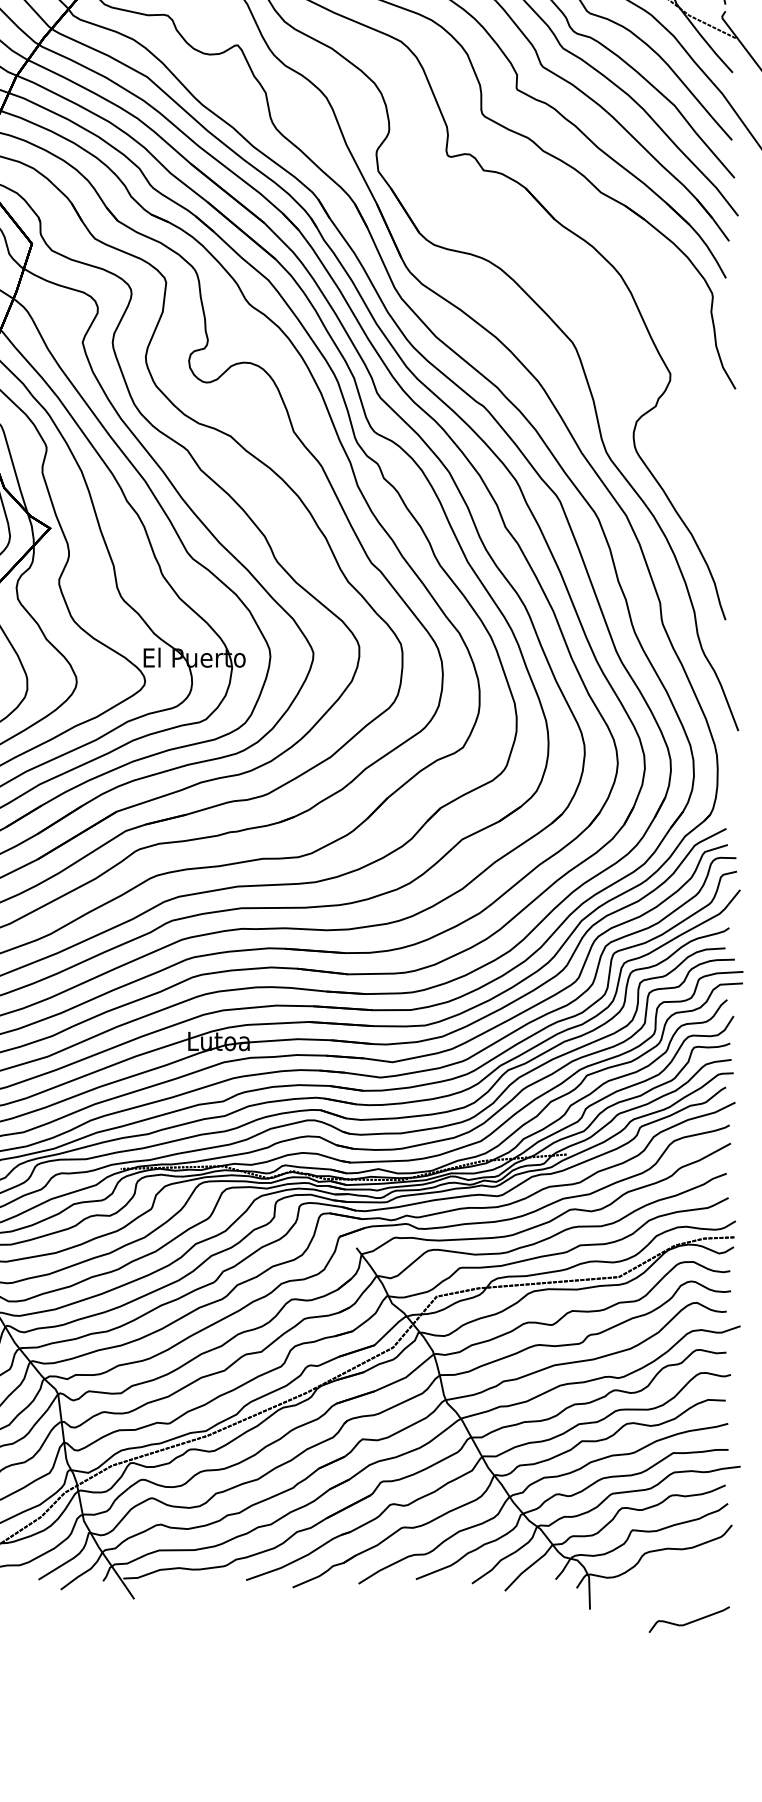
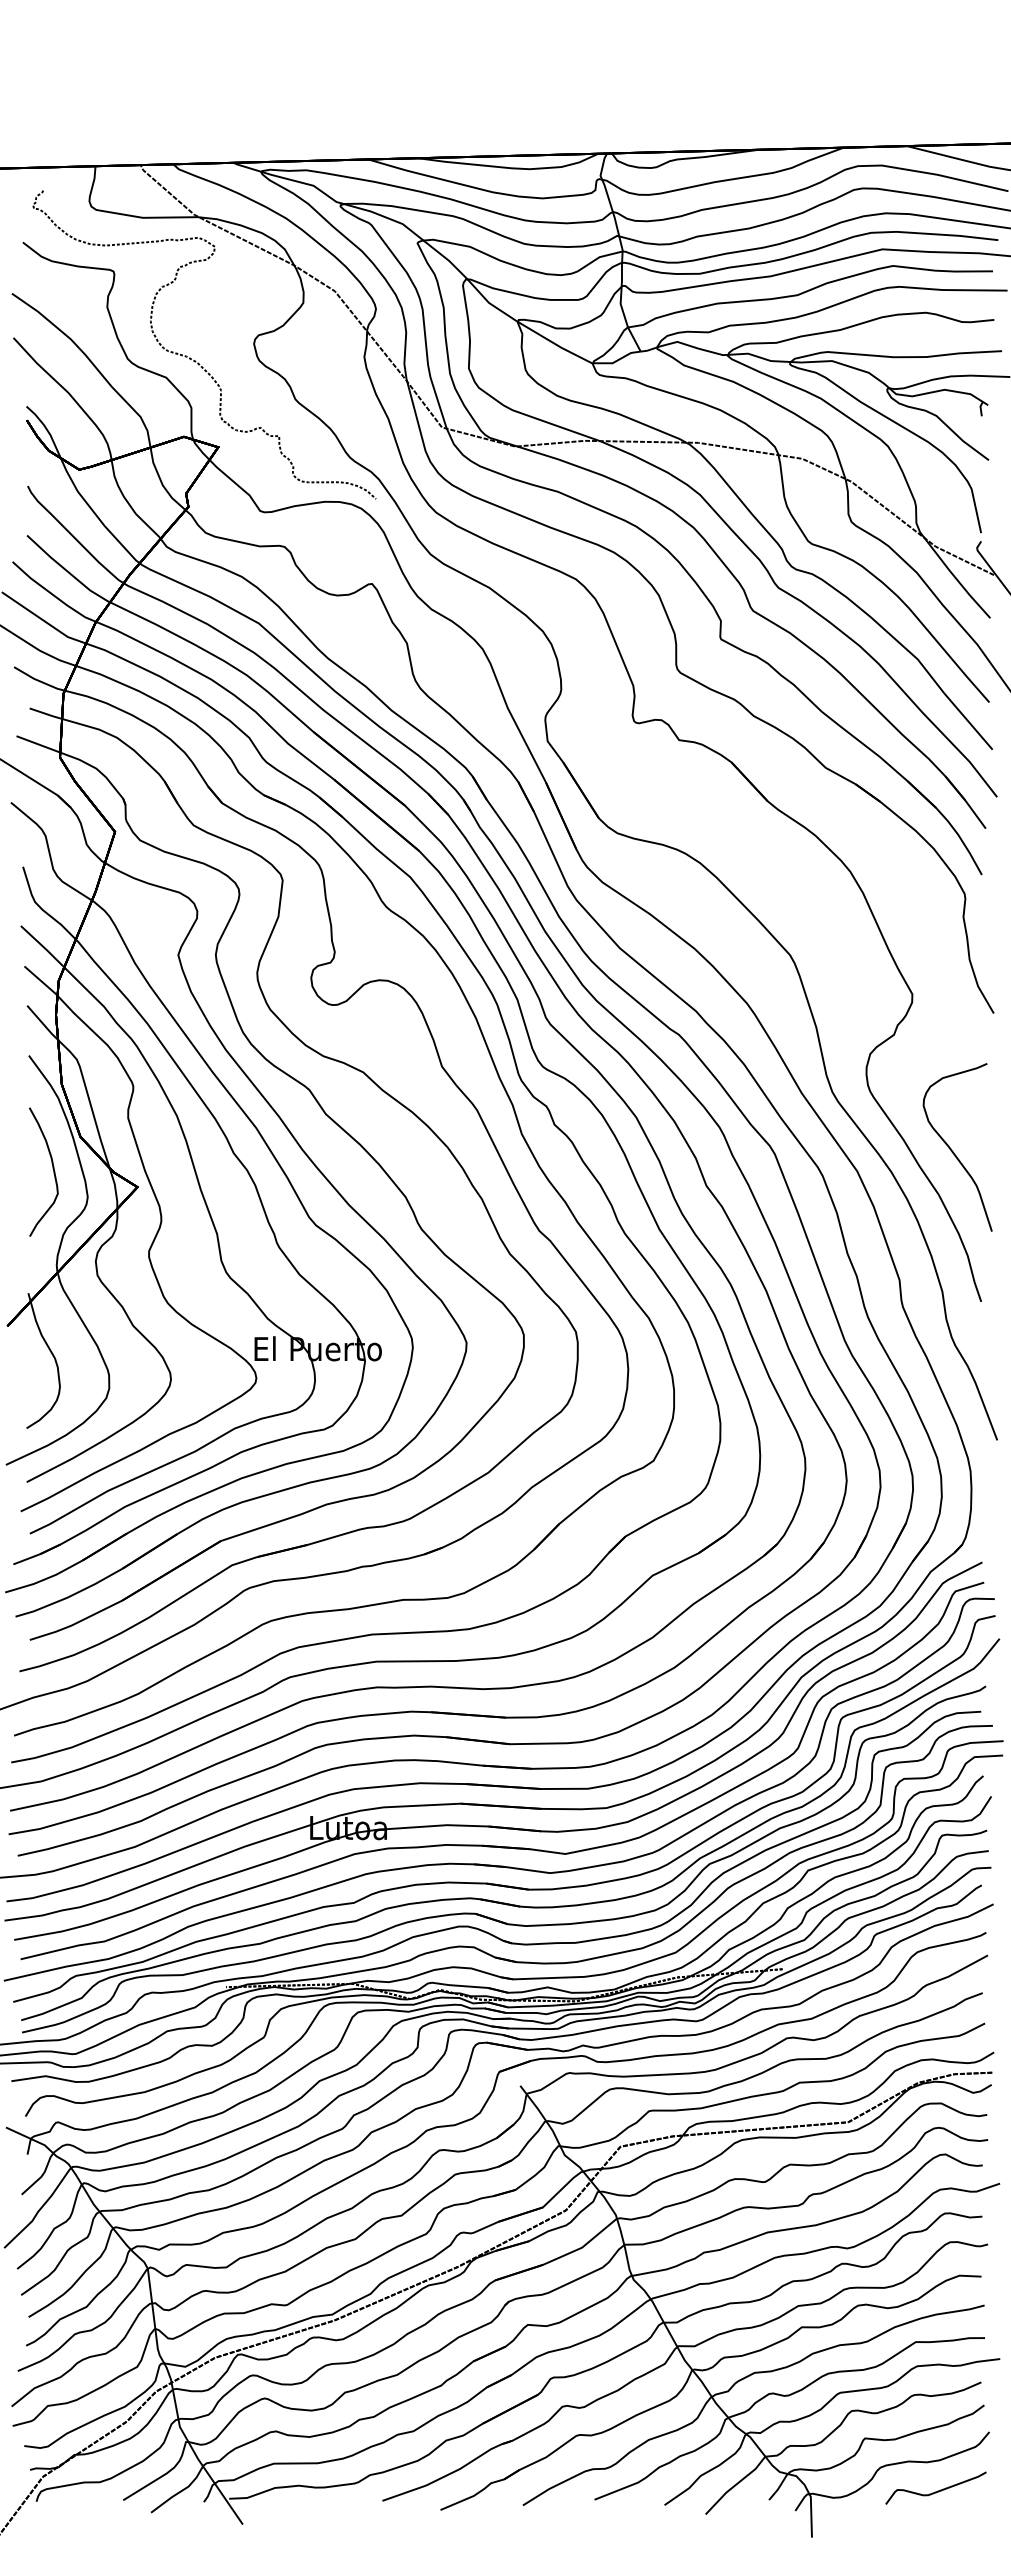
curve: (703, 499) -> (953, 1151), added
curve: (690, 1621) -> (937, 2490), moved

